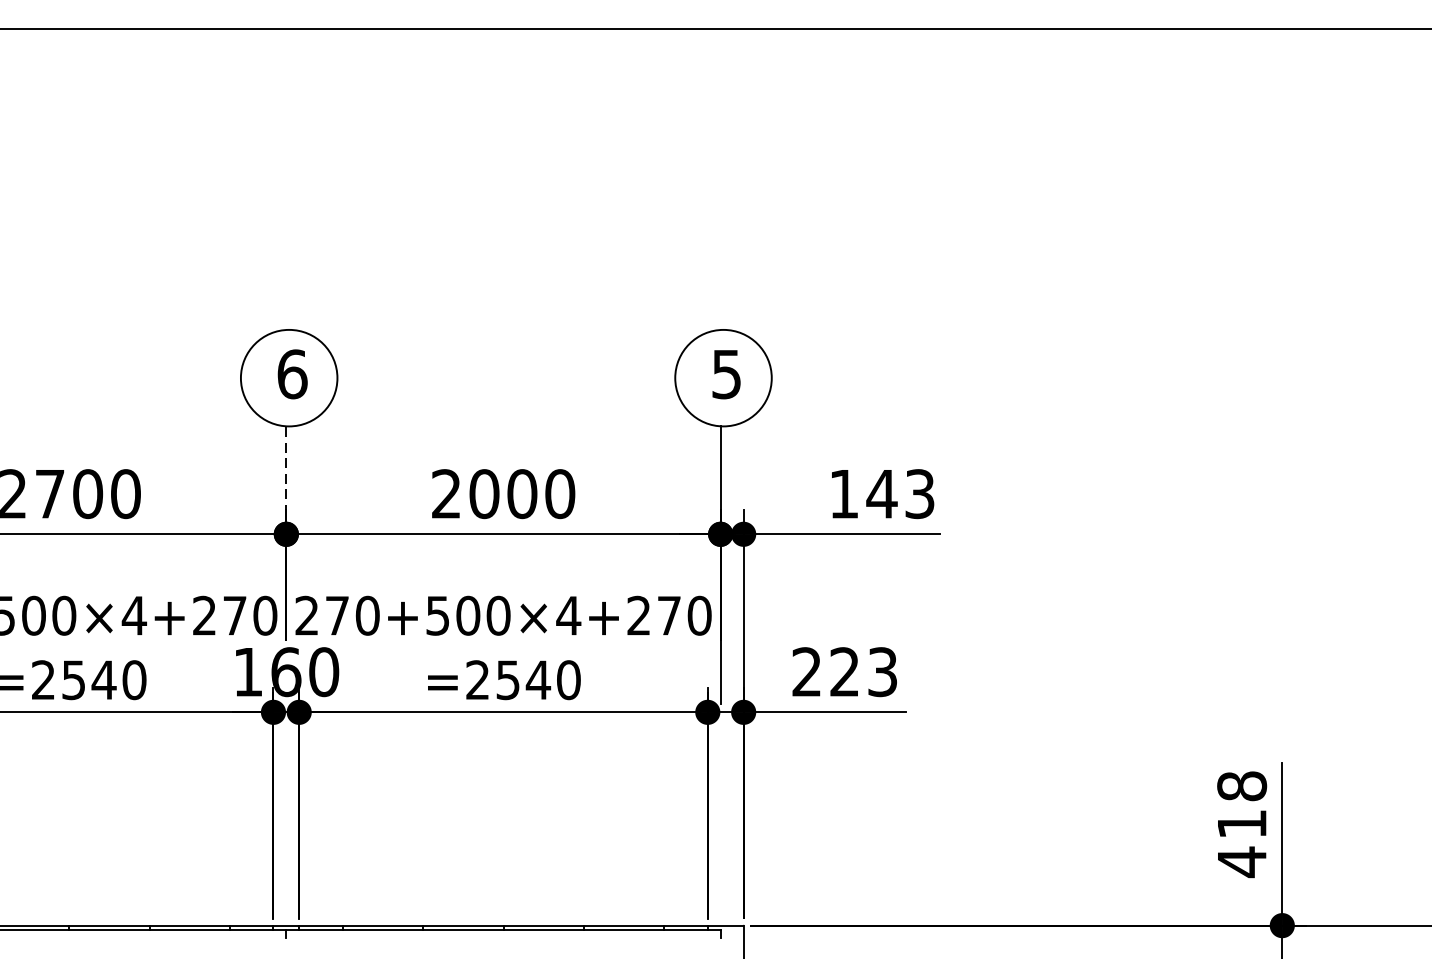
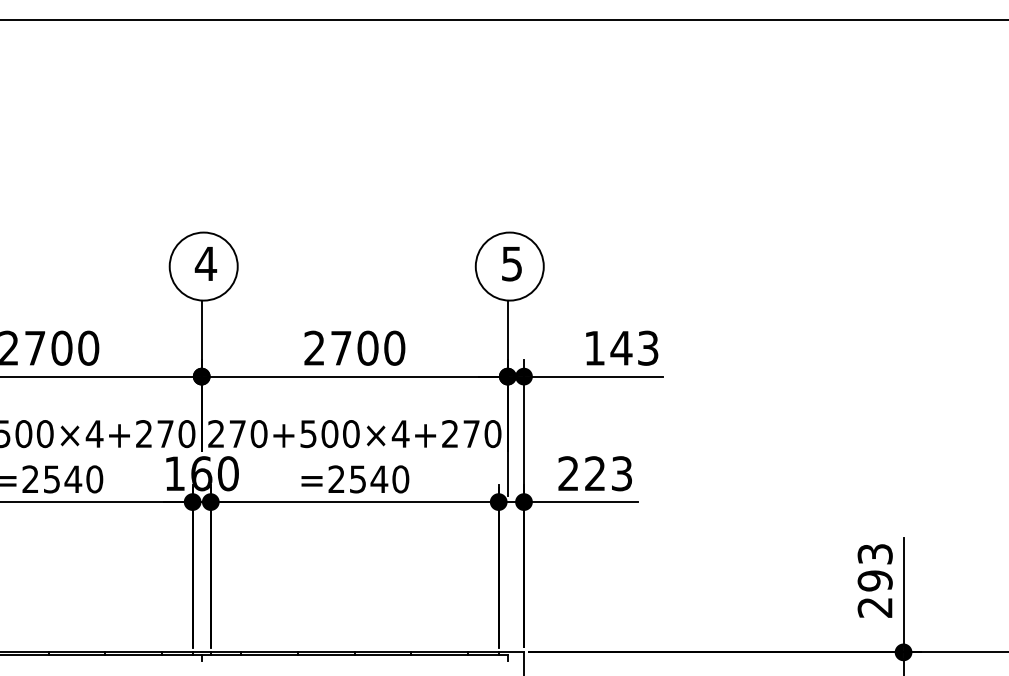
text: (291, 373) -> (205, 263), 6 -> 4
line: (286, 470) -> (201, 331), dashed -> solid
text: (483, 492) -> (340, 347), 2000 -> 2700
text: (1241, 823) -> (874, 580), 418 -> 293

